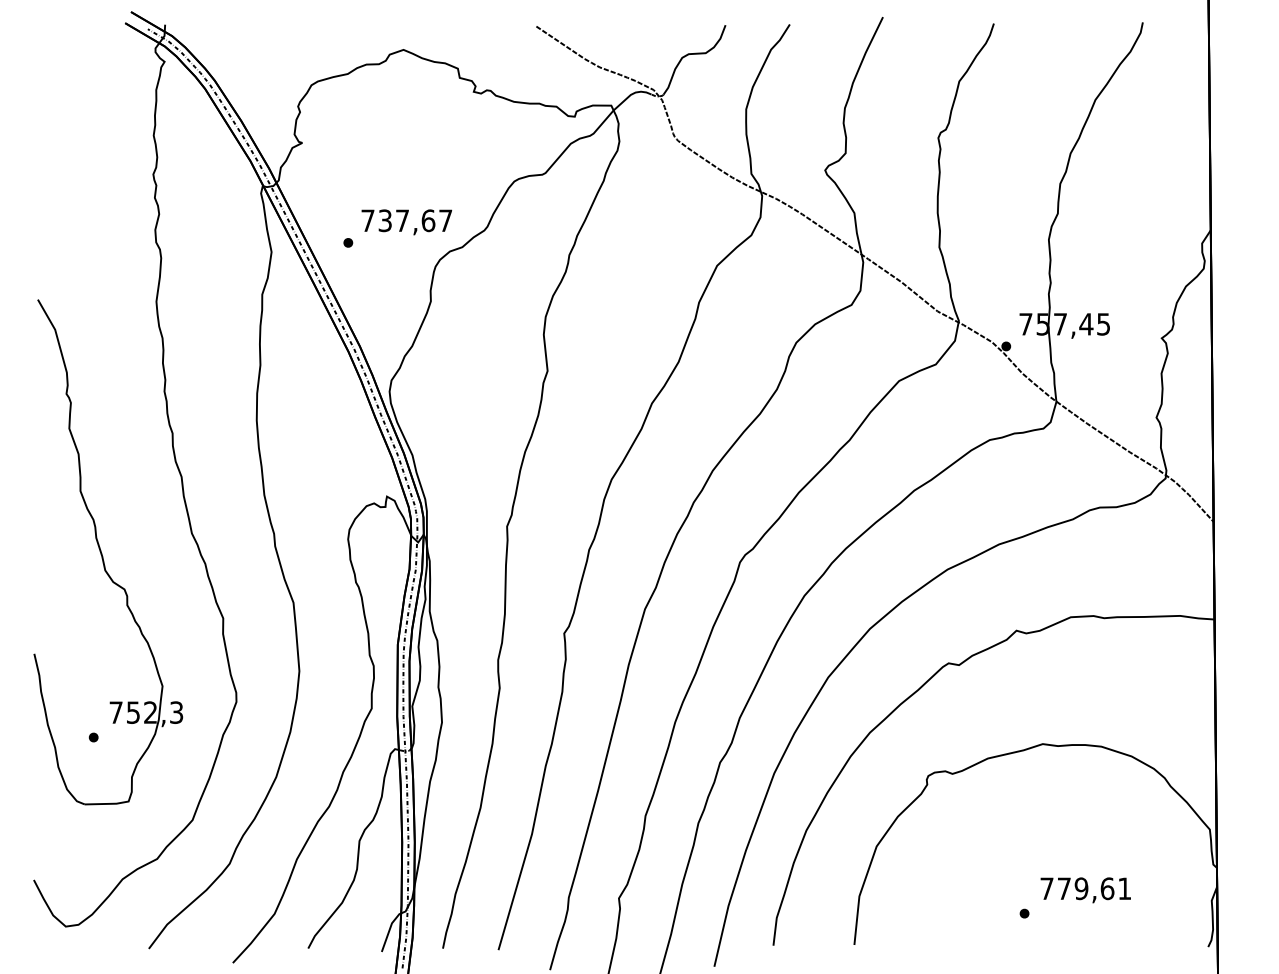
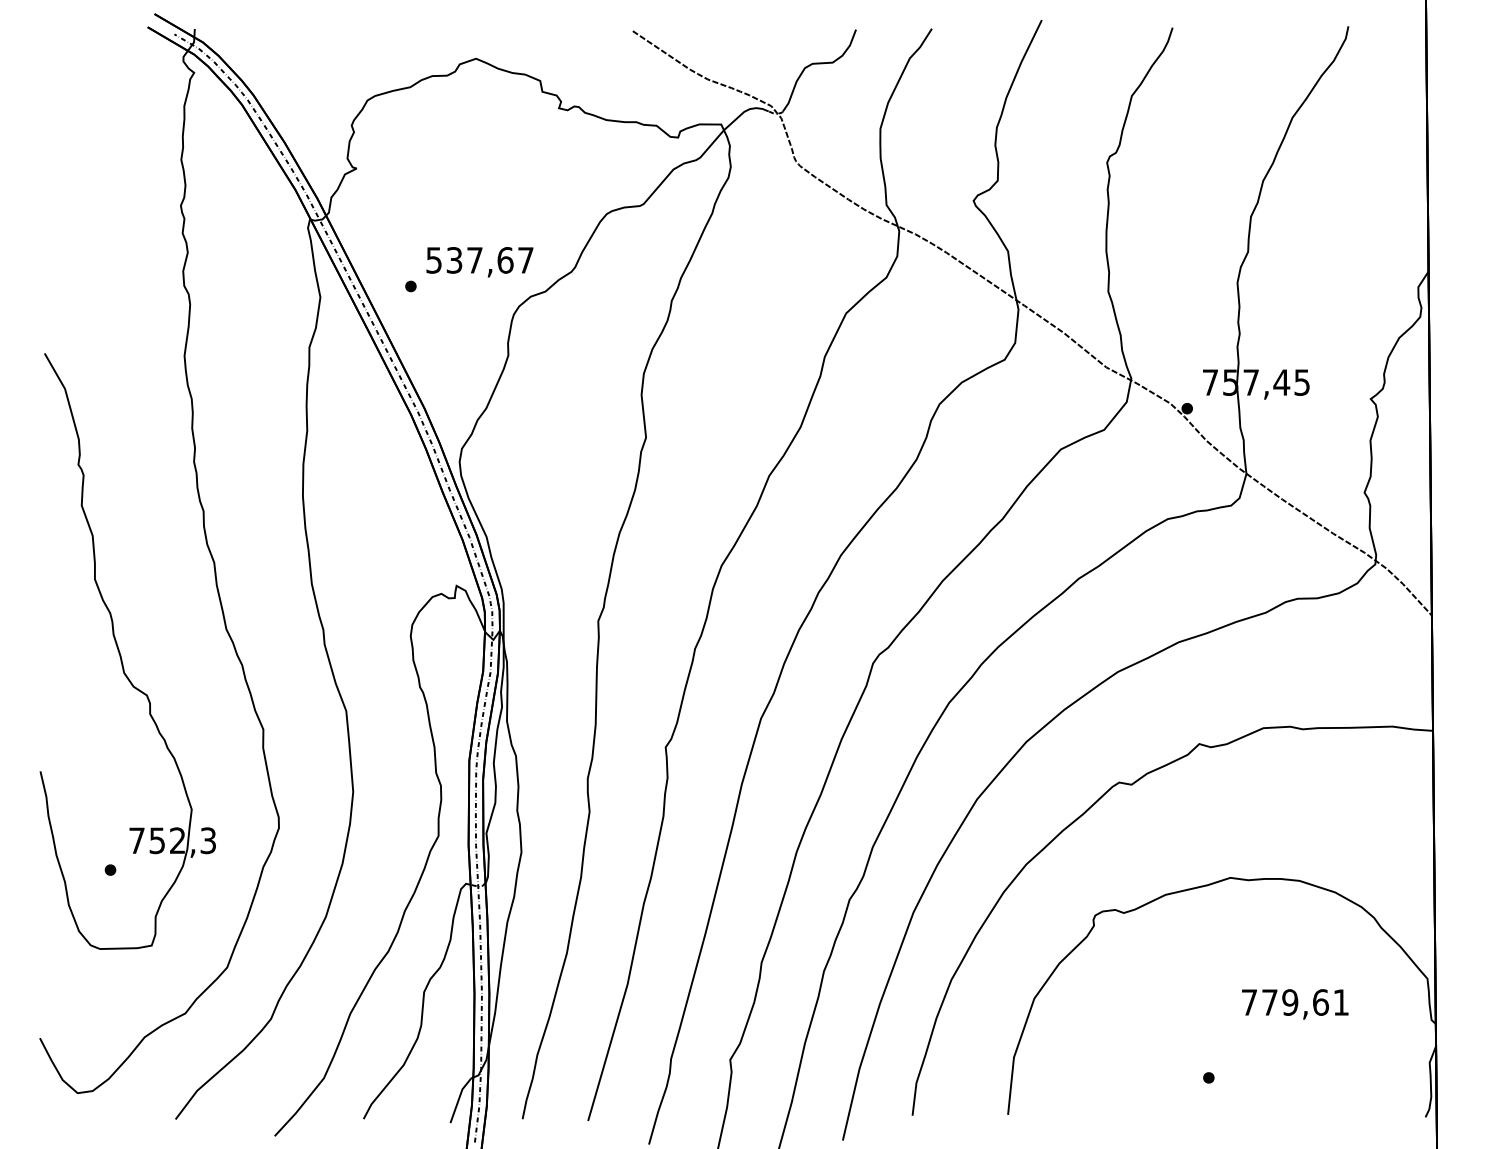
text: (367, 220) -> (433, 260), 737,67 -> 537,67
text: (1085, 890) -> (1294, 1004), moved

